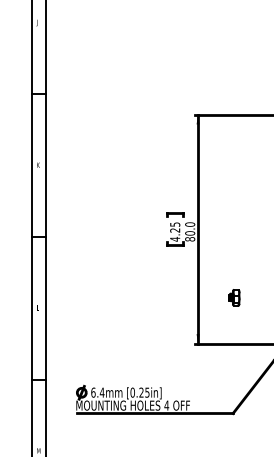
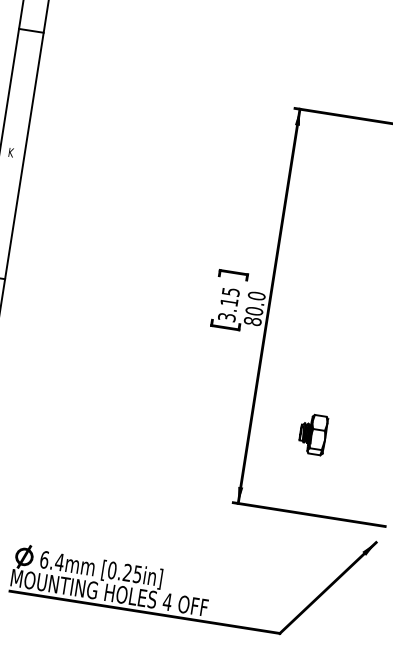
text: (175, 234) -> (228, 309), 4.25 -> 3.15
part: (234, 297) -> (313, 433), size x1.43

